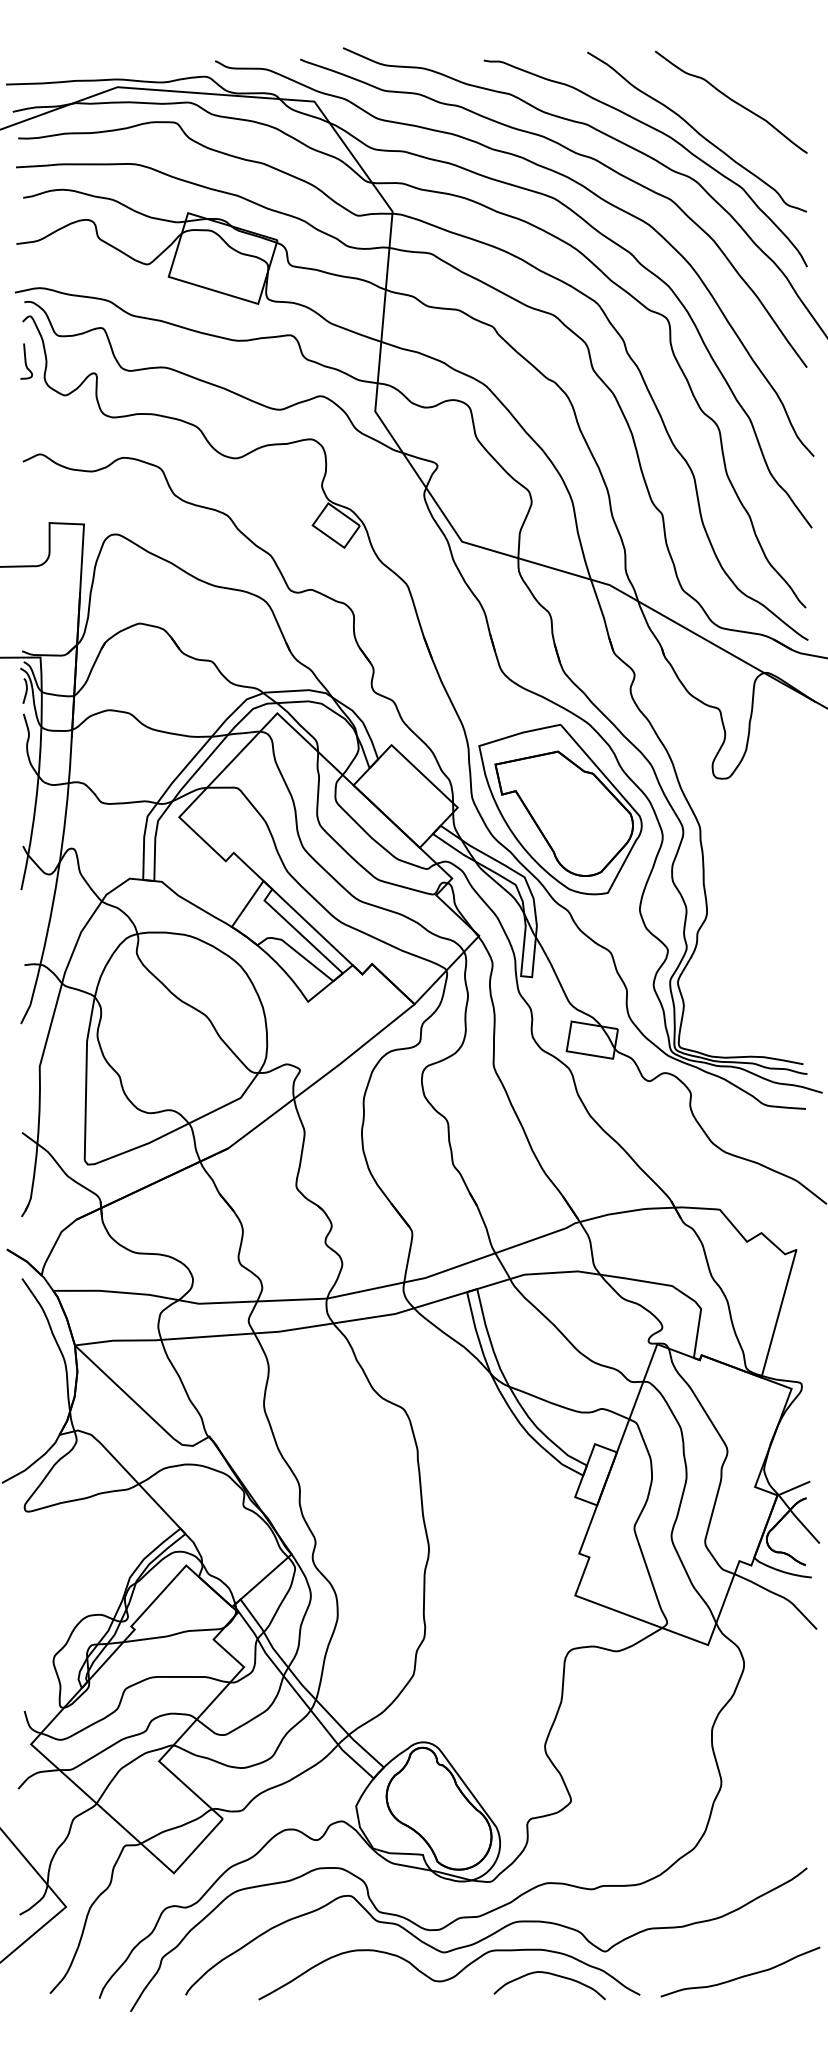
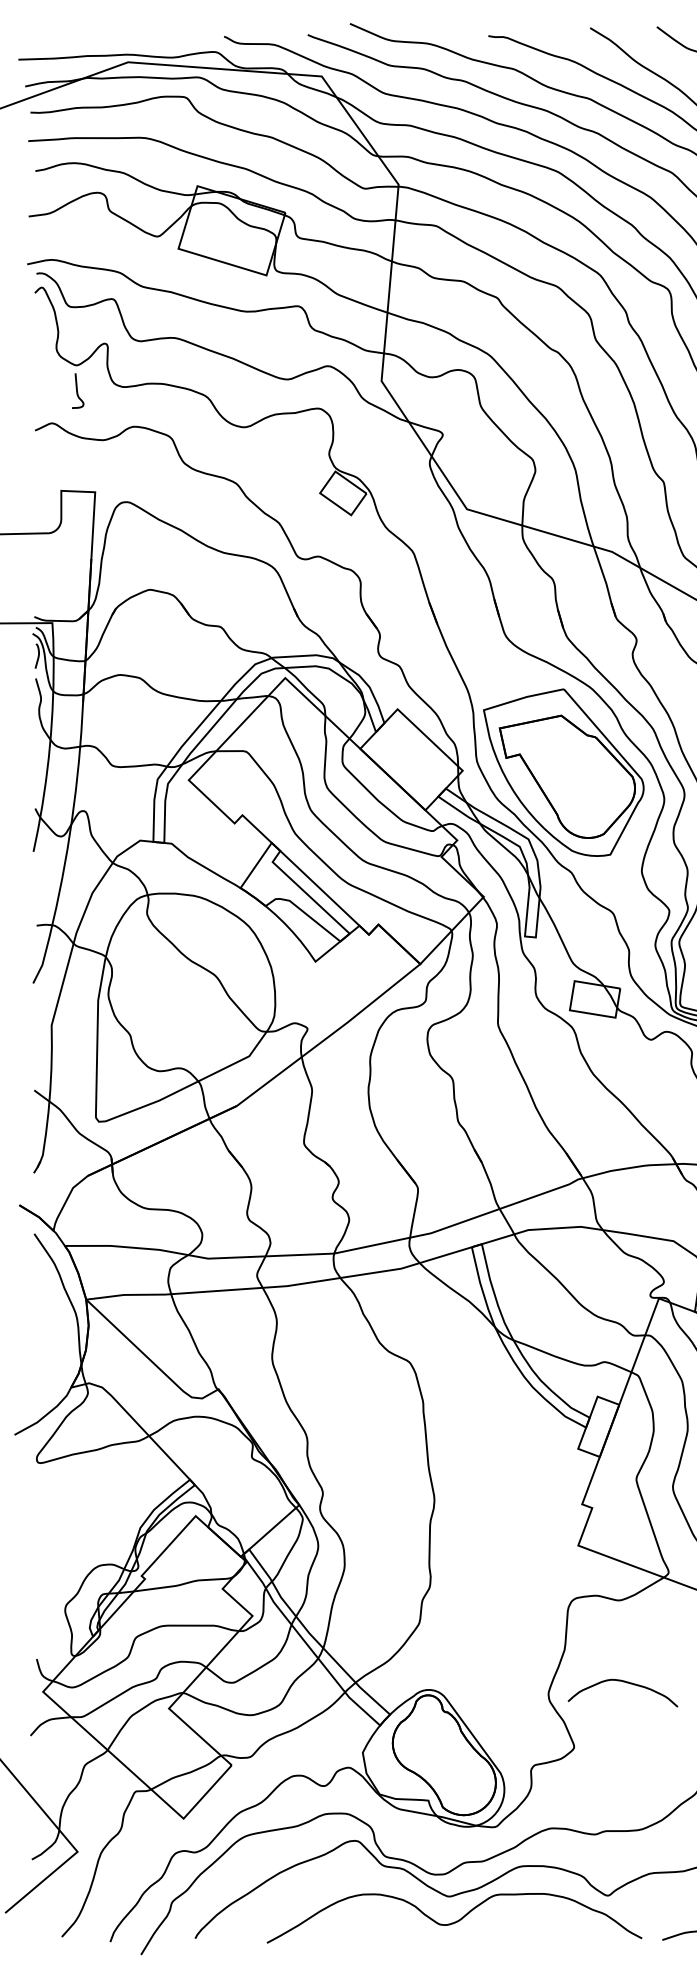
curve: (26, 361) -> (77, 391), moved
curve: (552, 1975) -> (625, 1683), moved

